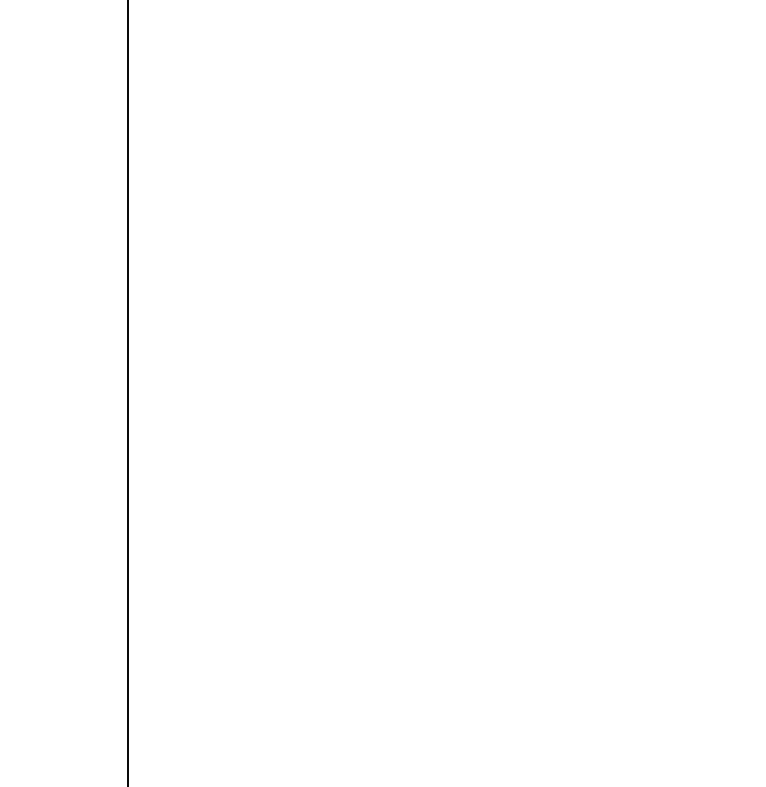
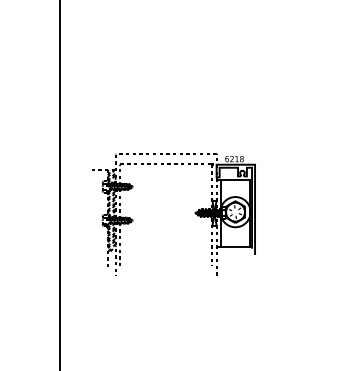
part: (412, 452) -> (194, 213), added

